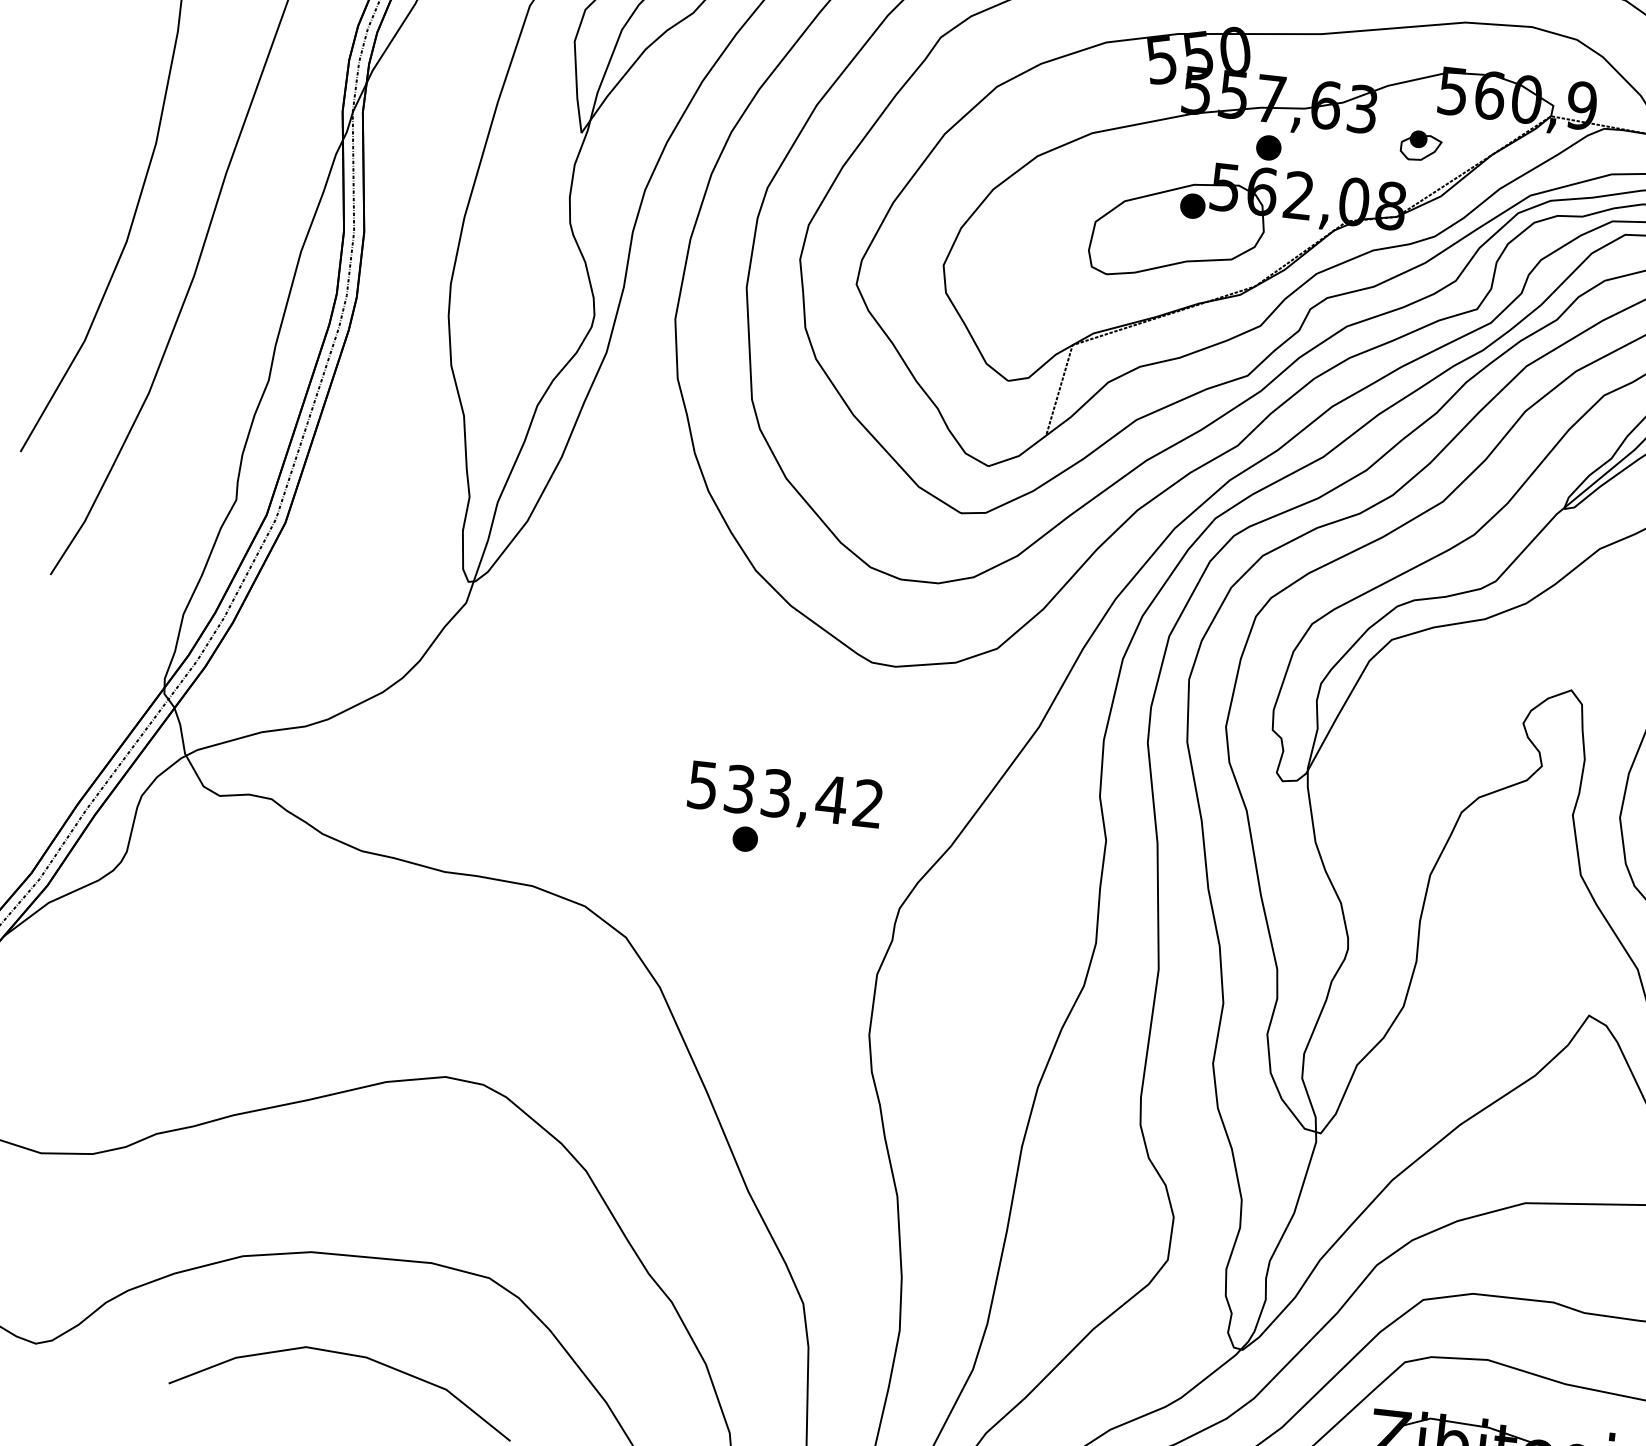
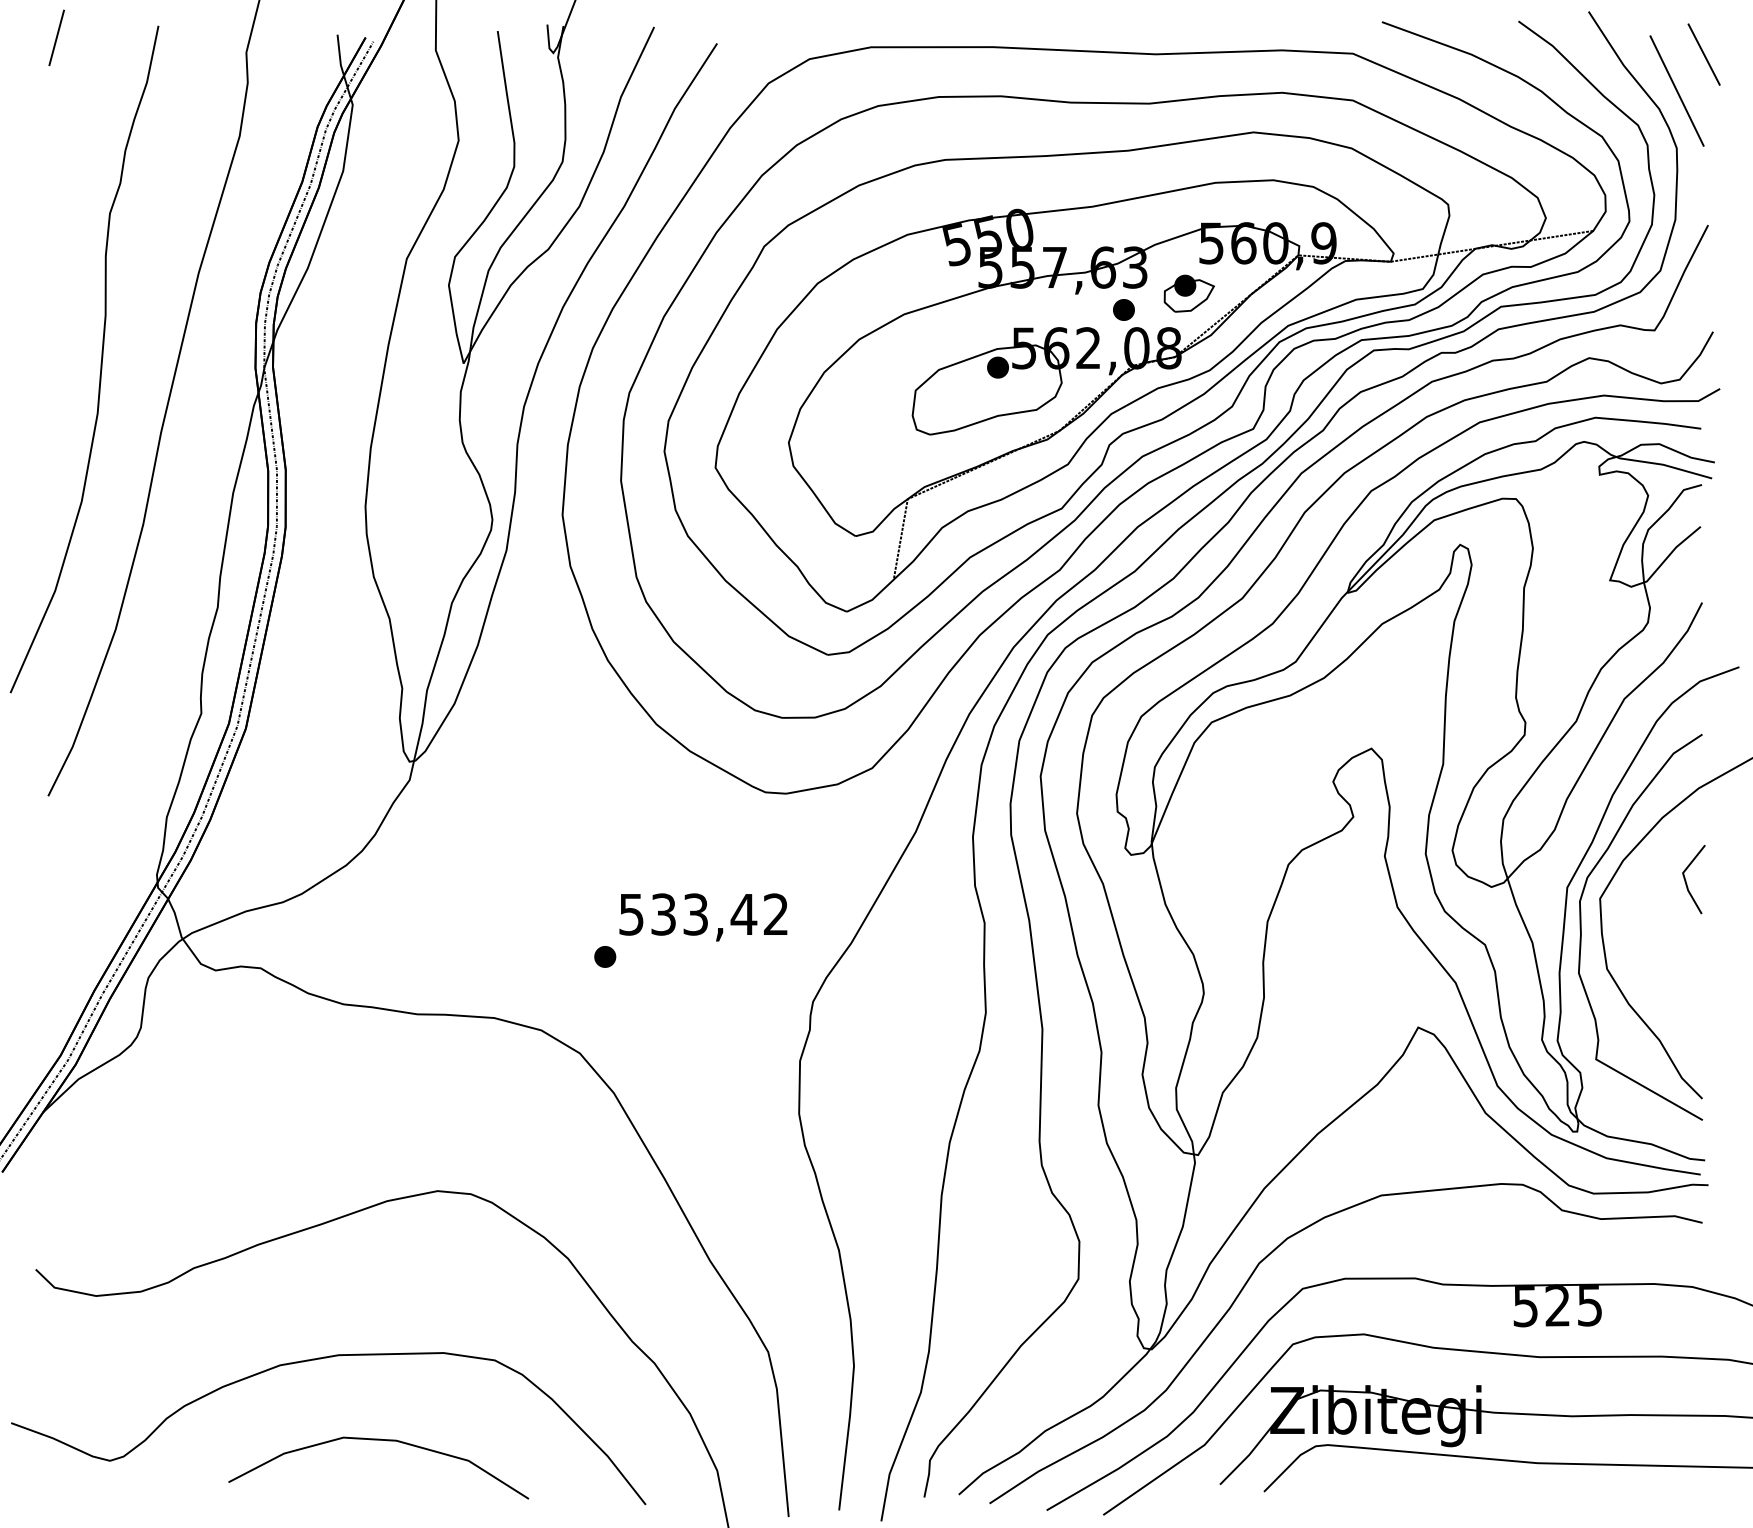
part: (1420, 145) -> (1188, 293), size x1.43
part: (1268, 147) -> (1123, 309), moved
part: (745, 838) -> (605, 956), moved

